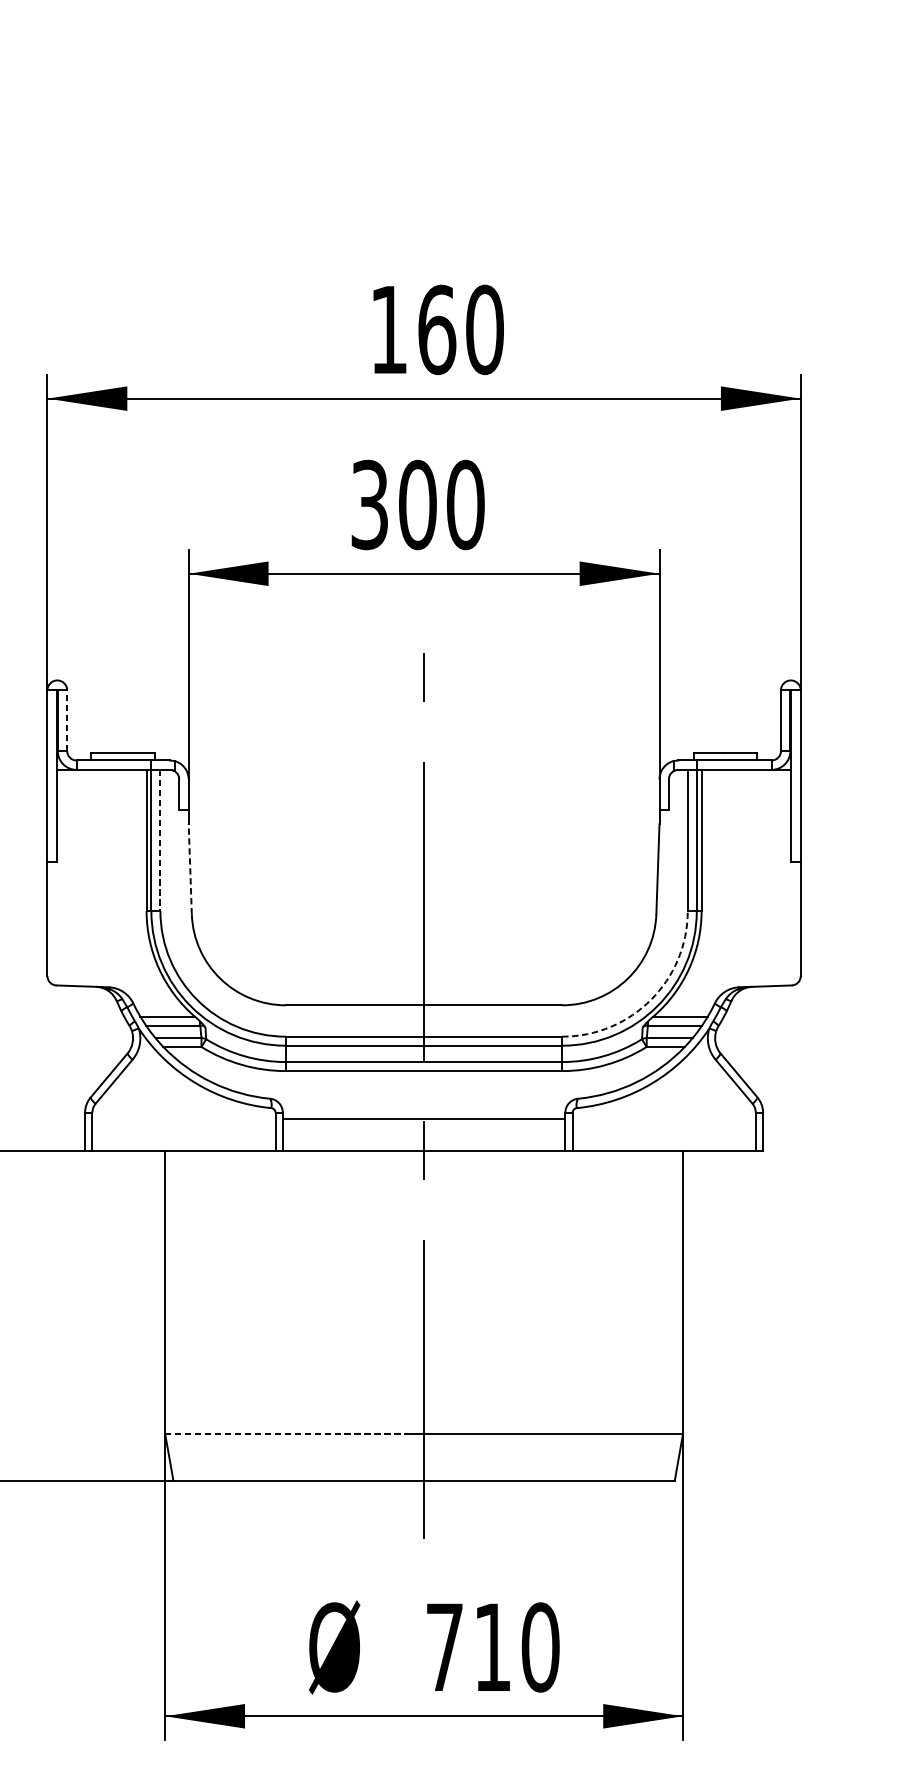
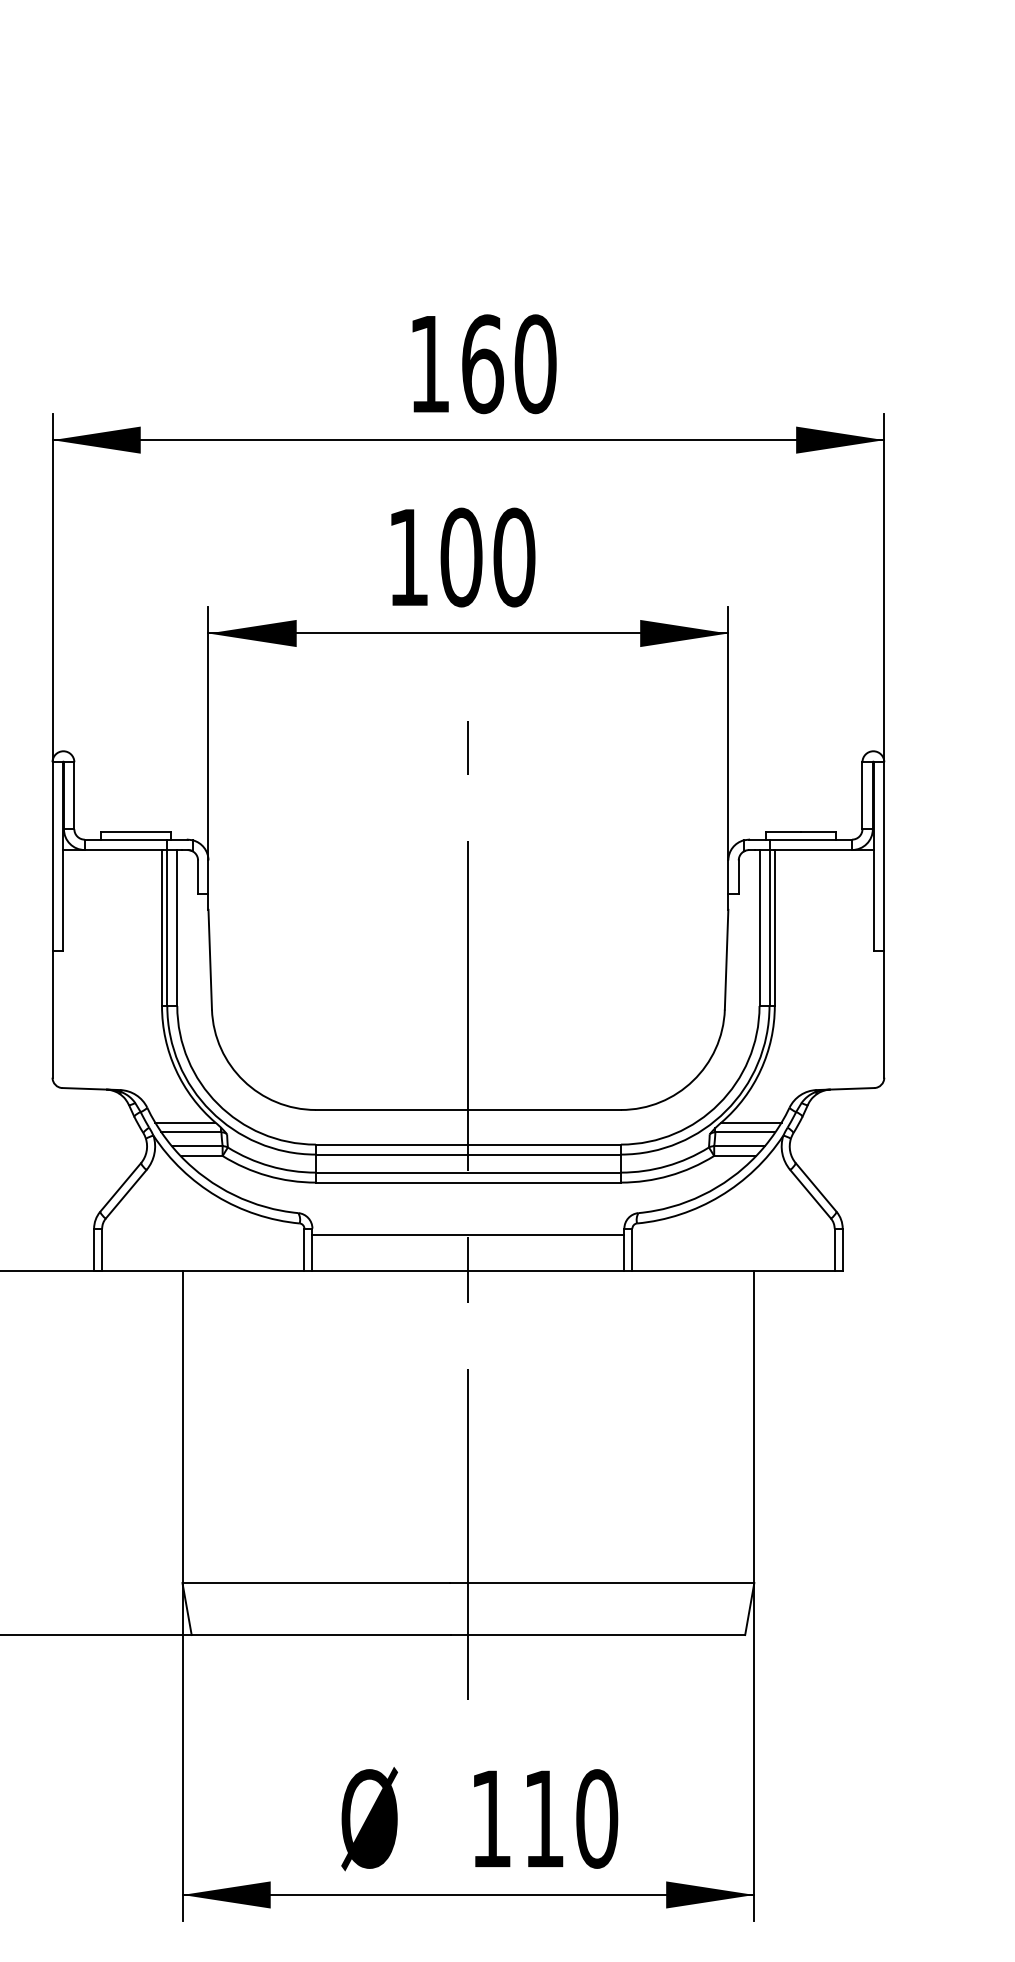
text: (369, 504) -> (408, 557), 300 -> 100
line: (67, 720) -> (74, 795), dashed -> solid
line: (160, 840) -> (177, 928), dashed -> solid
line: (190, 869) -> (210, 959), dashed -> solid
arc: (650, 1000) -> (718, 1104), dashed -> solid
line: (286, 1434) -> (316, 1583), dashed -> solid
text: (444, 1647) -> (490, 1818), 710 -> 110

